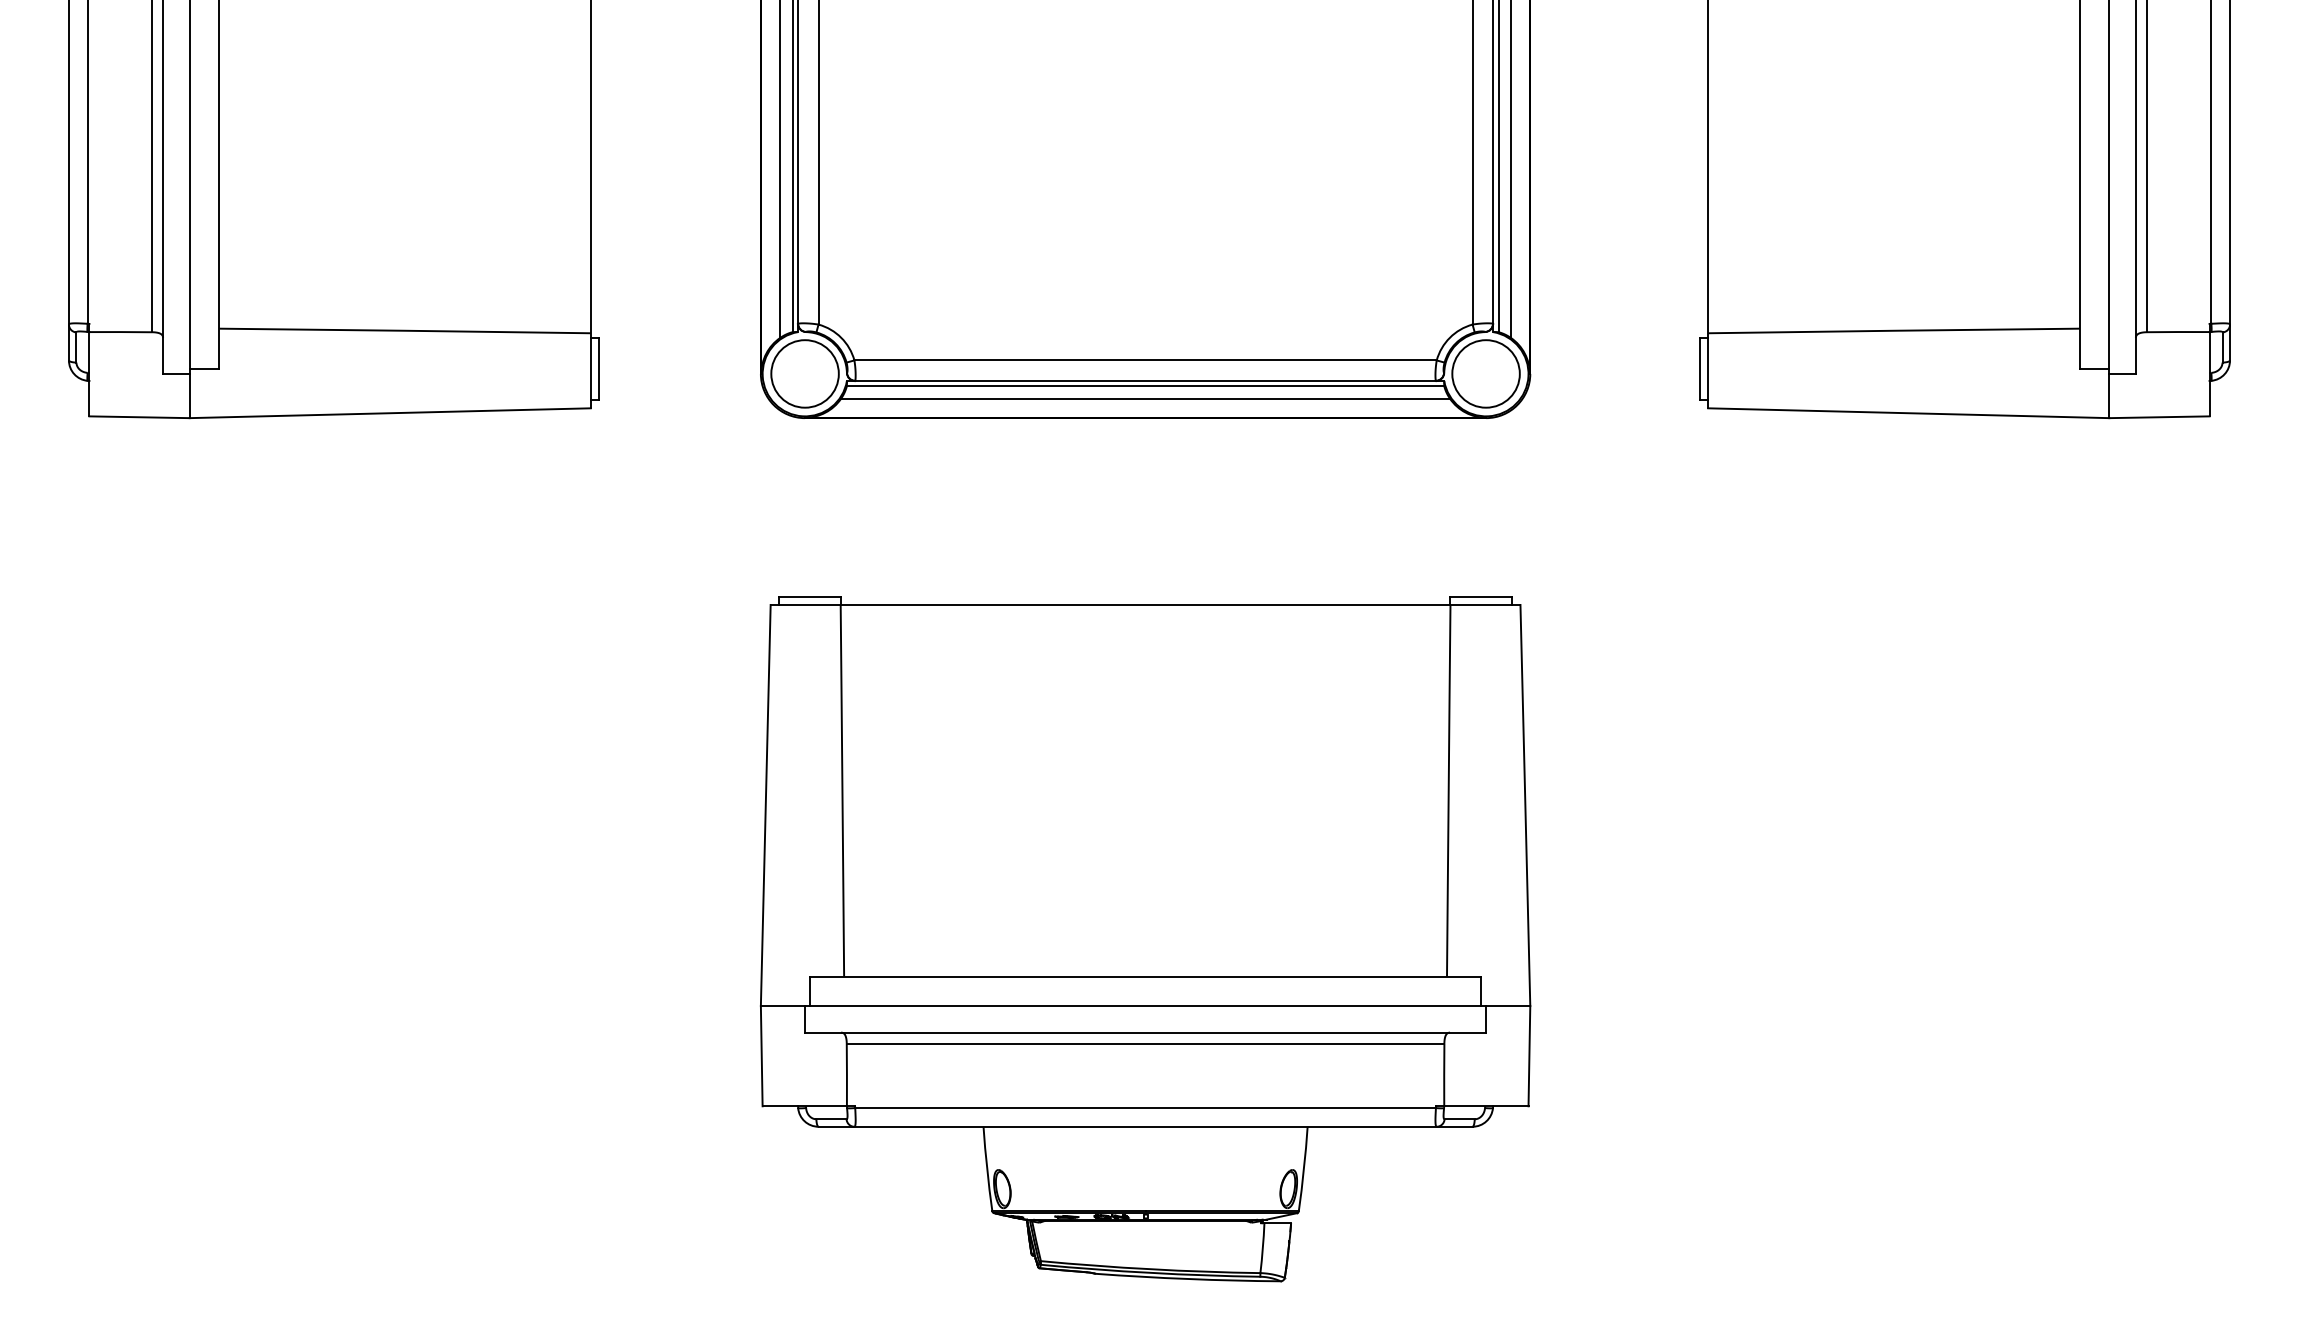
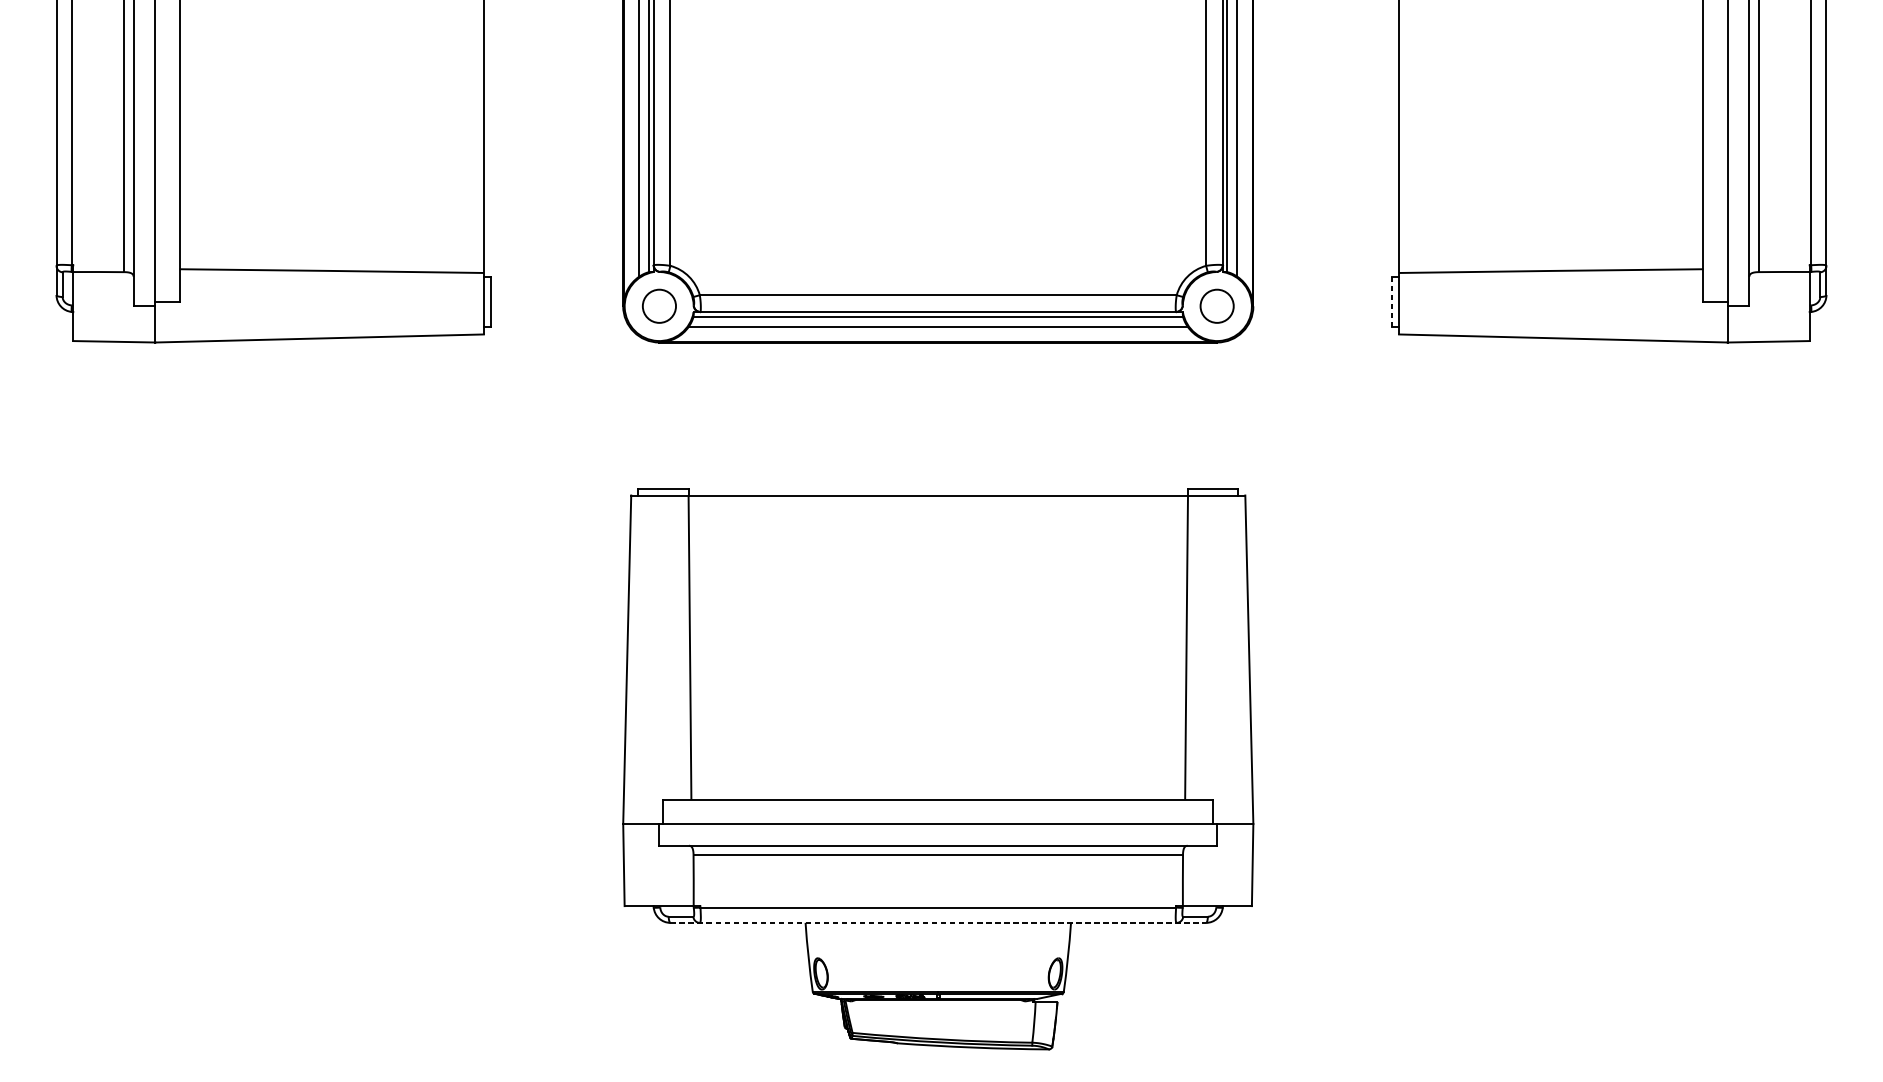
line: (1700, 369) -> (1392, 302), solid -> dashed
circle: (804, 373) -> (658, 305), size x0.6
circle: (1485, 373) -> (1216, 305), size x0.6
line: (1146, 1126) -> (939, 922), solid -> dashed

